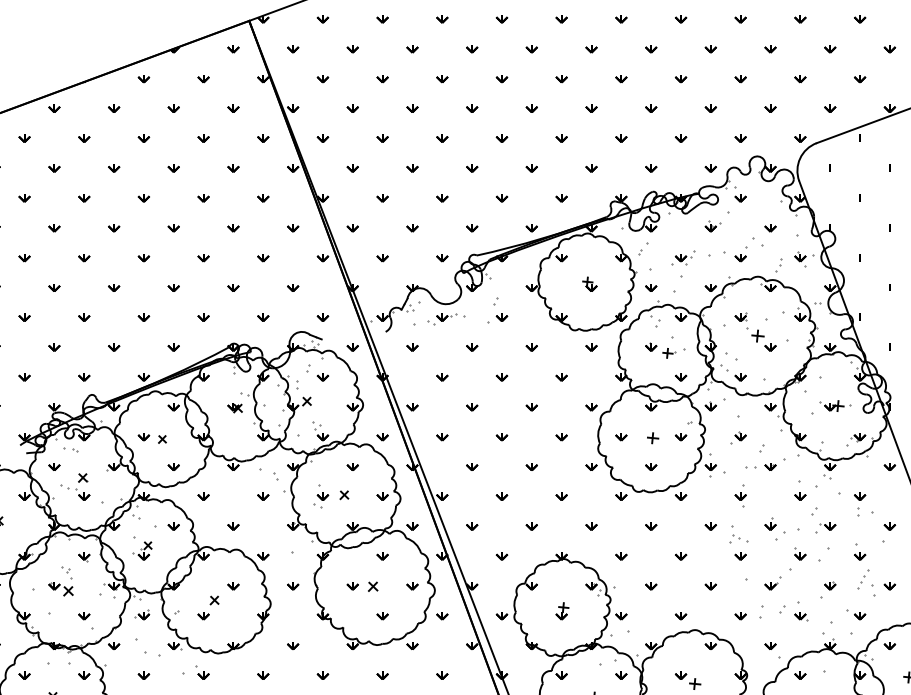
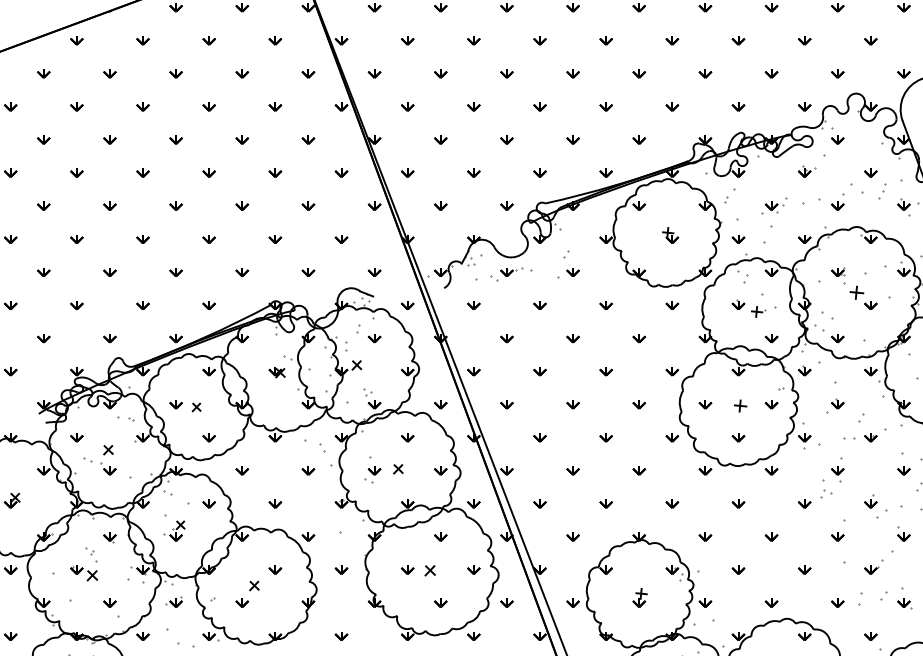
part: (778, 265) -> (881, 191), moved
part: (70, 449) -> (125, 418), moved
part: (734, 534) -> (825, 489), moved

